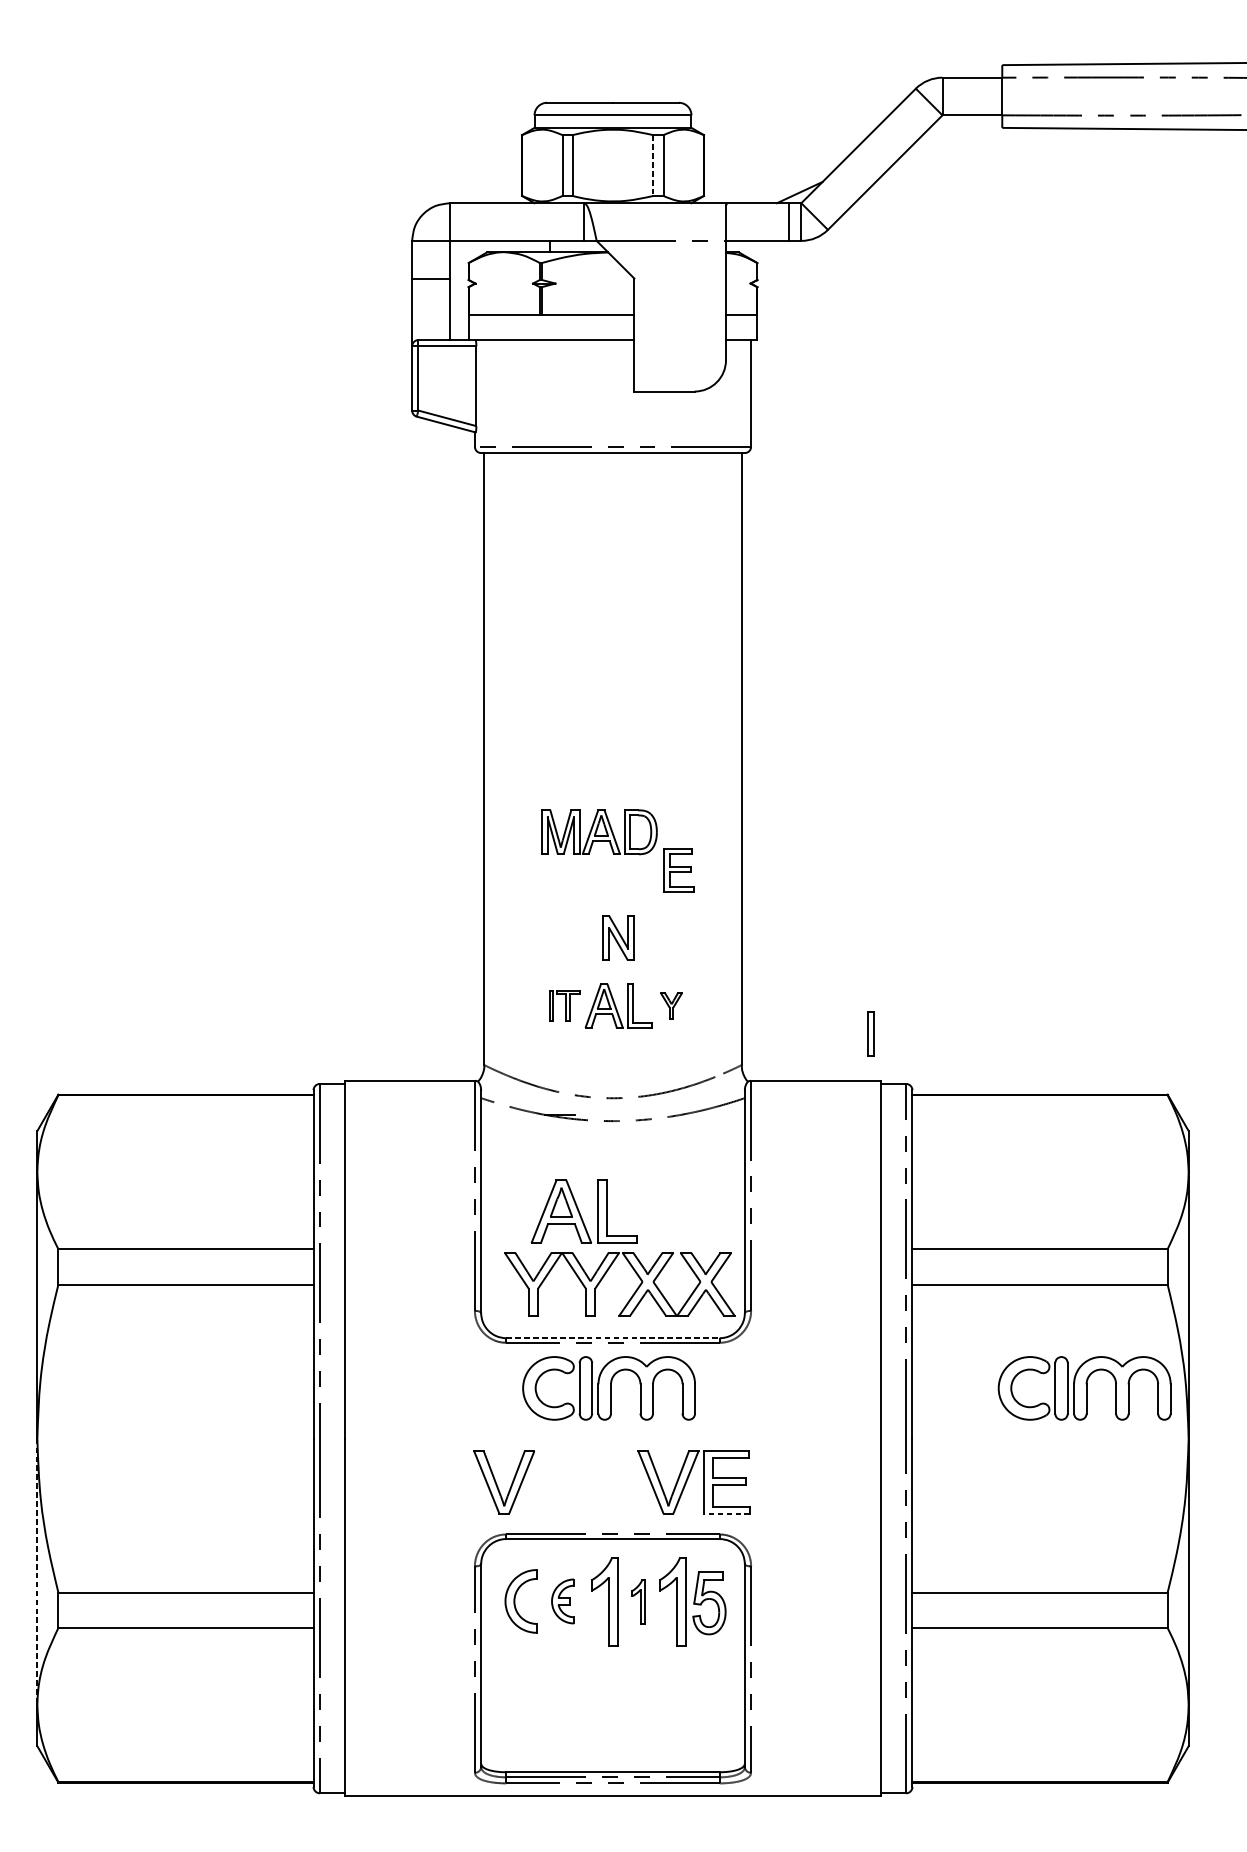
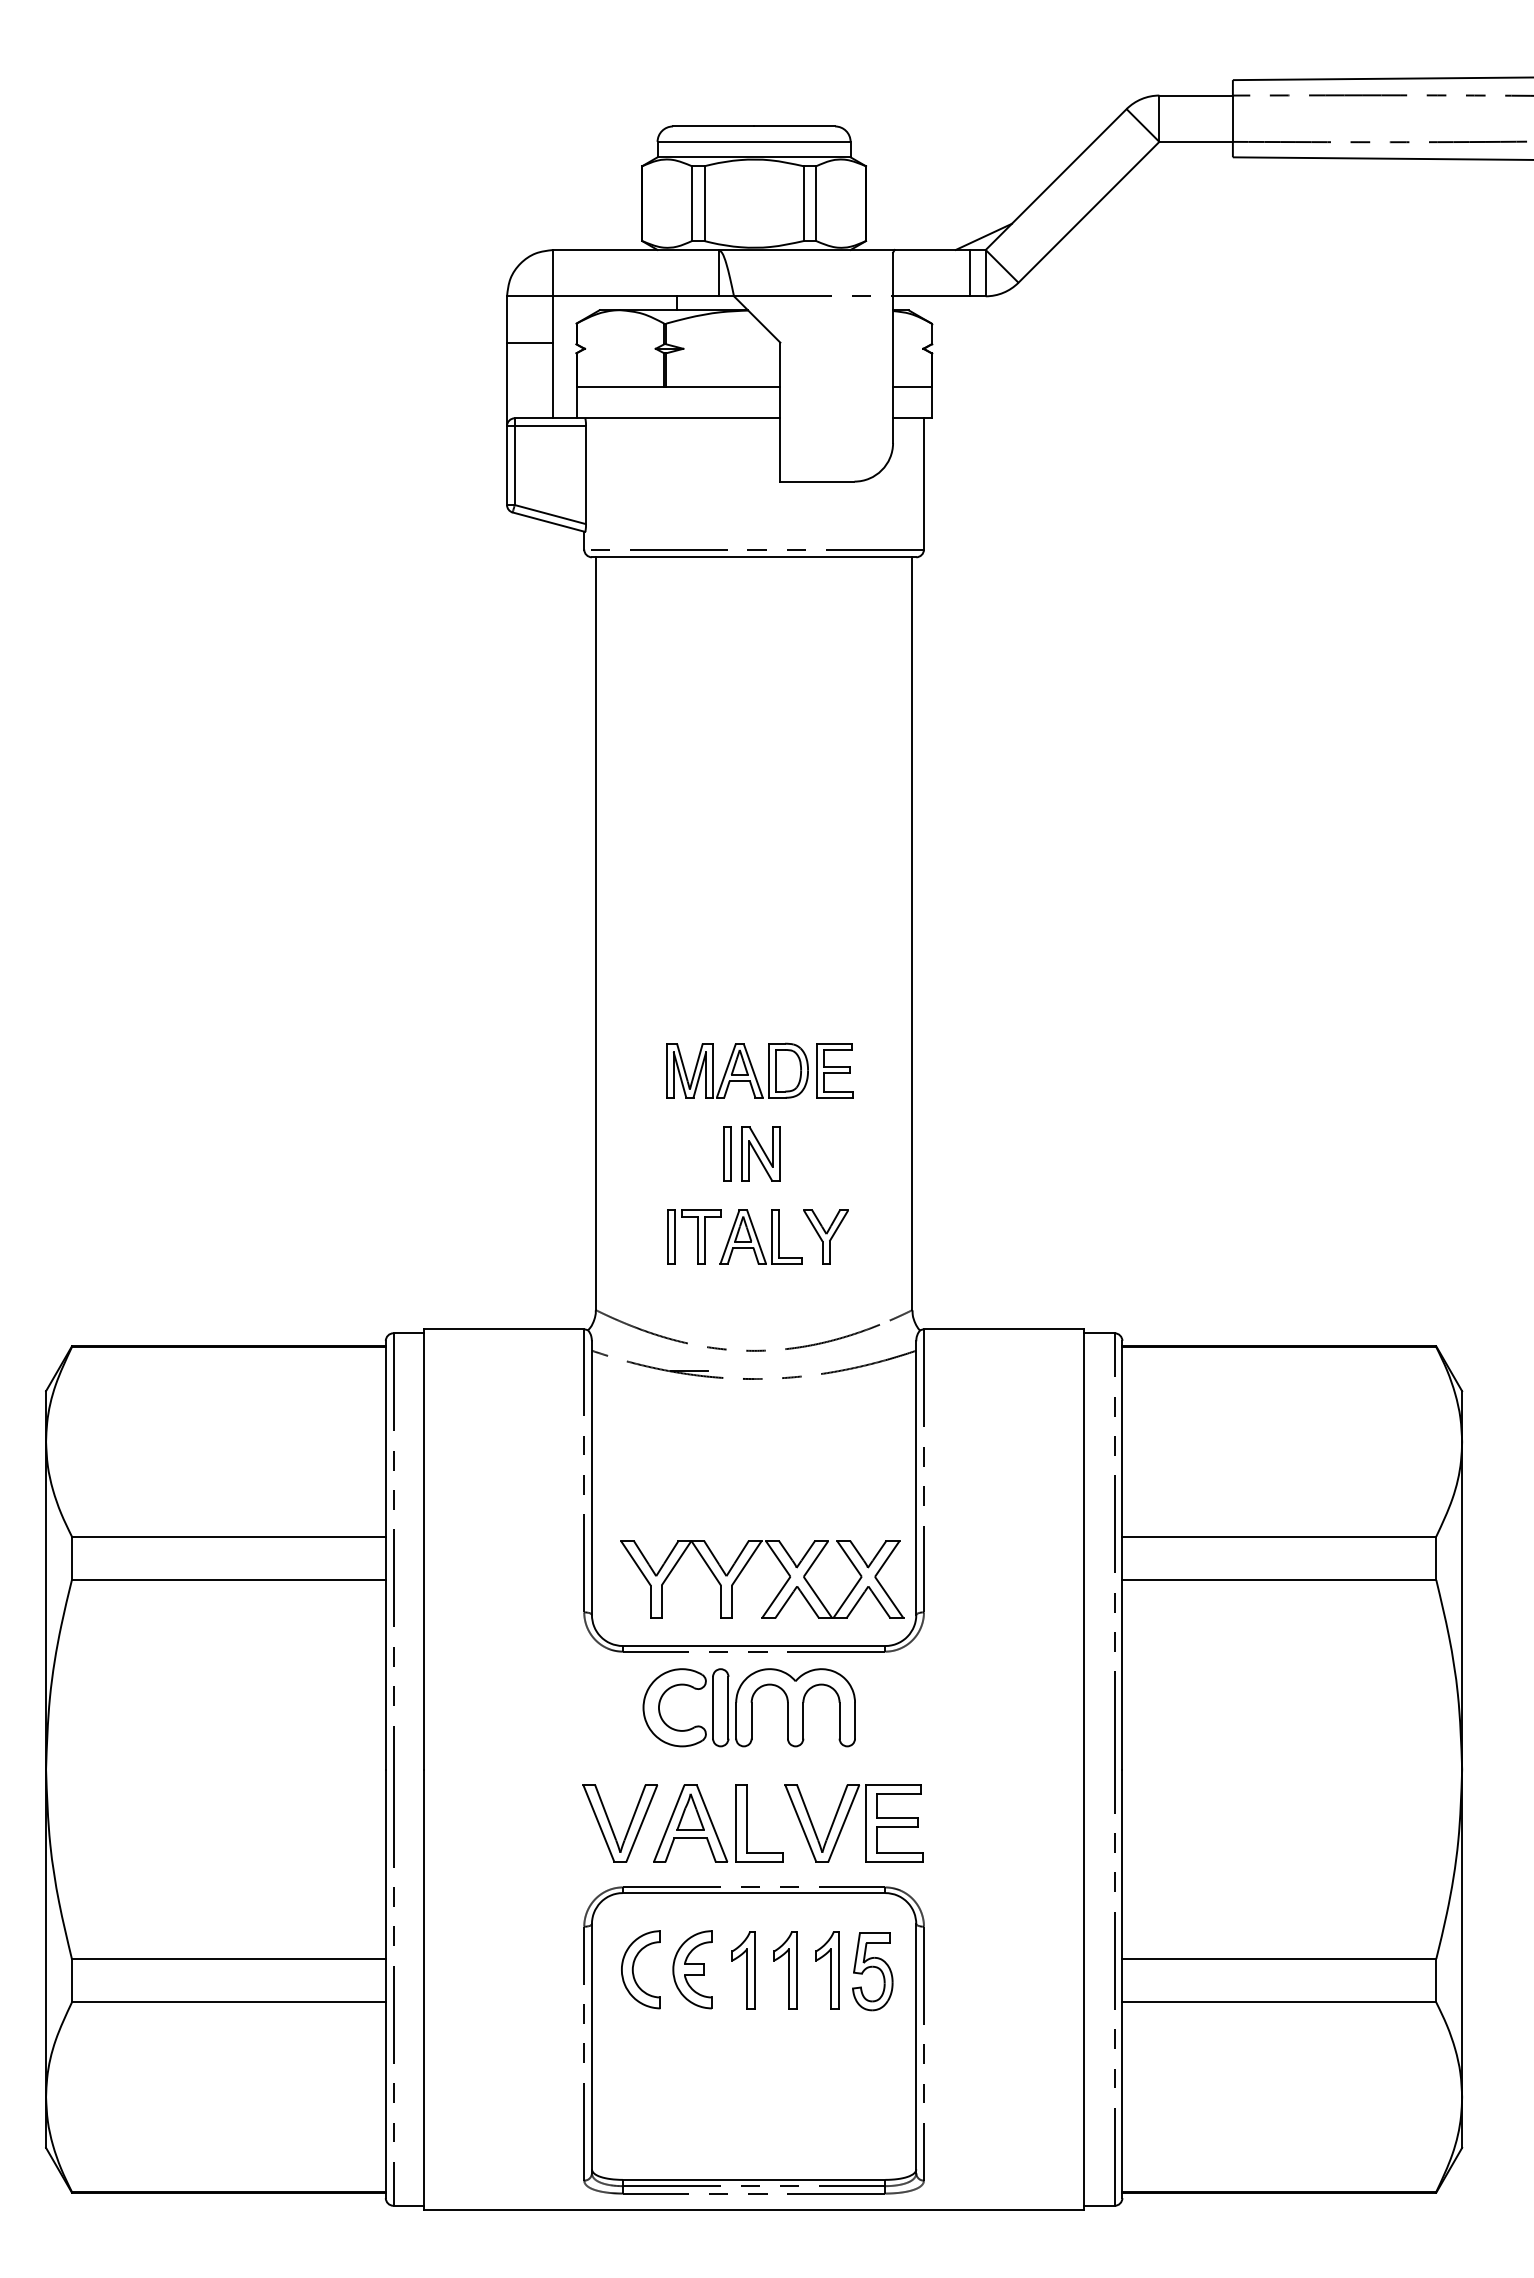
line: (653, 166) -> (803, 204), dashed -> solid
part: (599, 832) -> (737, 1070), moved
part: (564, 1005) -> (694, 1236), size x1.43
part: (671, 1005) -> (825, 1236), size x1.67
part: (871, 1033) -> (727, 1153), moved
part: (584, 1211) -> (718, 1823), moved
line: (613, 1338) -> (754, 1646), dashed -> solid
part: (1084, 1388) -> (1333, 1707), removed
line: (727, 1514) -> (894, 1862), dashed -> solid
line: (37, 1571) -> (46, 1933), dashed -> solid
part: (562, 1601) -> (692, 1969), size x1.43
part: (604, 1602) -> (743, 1970), size x0.71
part: (638, 1602) -> (785, 1970), size x1.43
part: (672, 1602) -> (827, 1970), size x0.71

